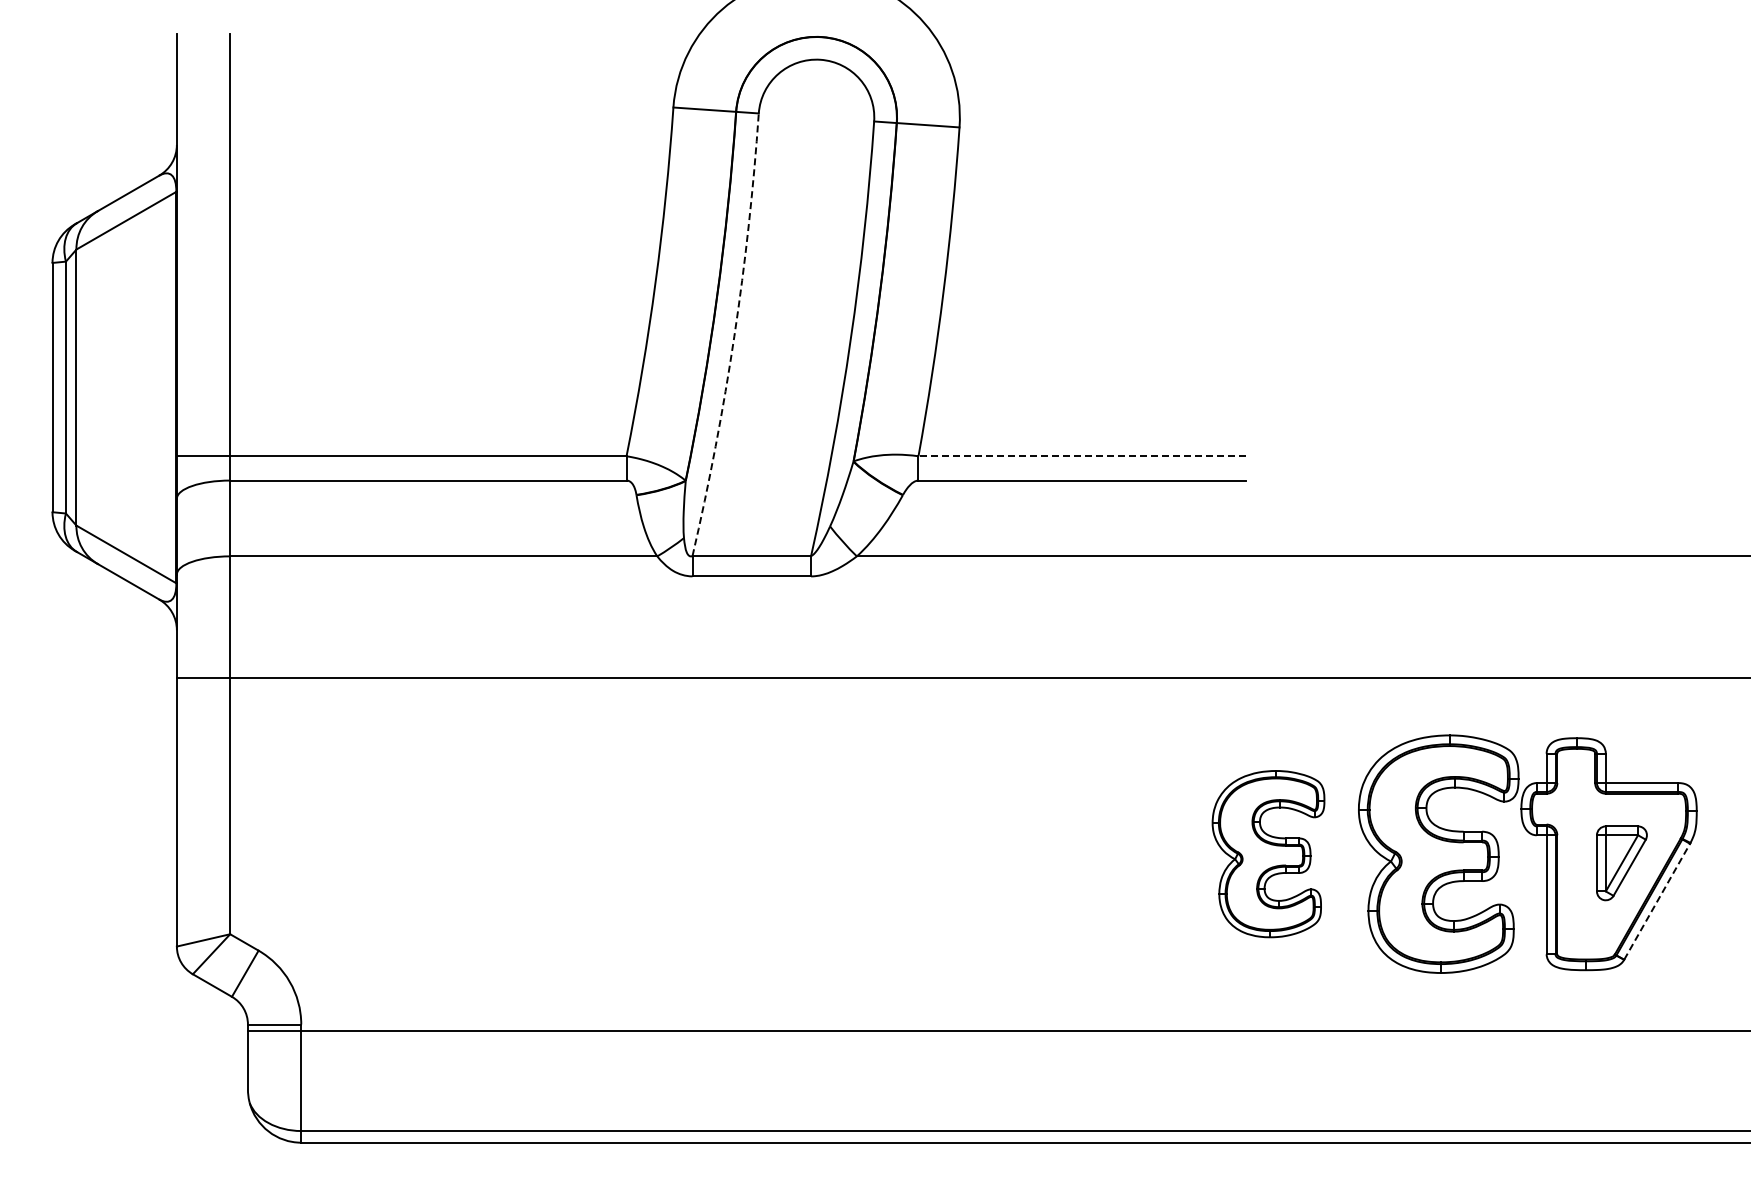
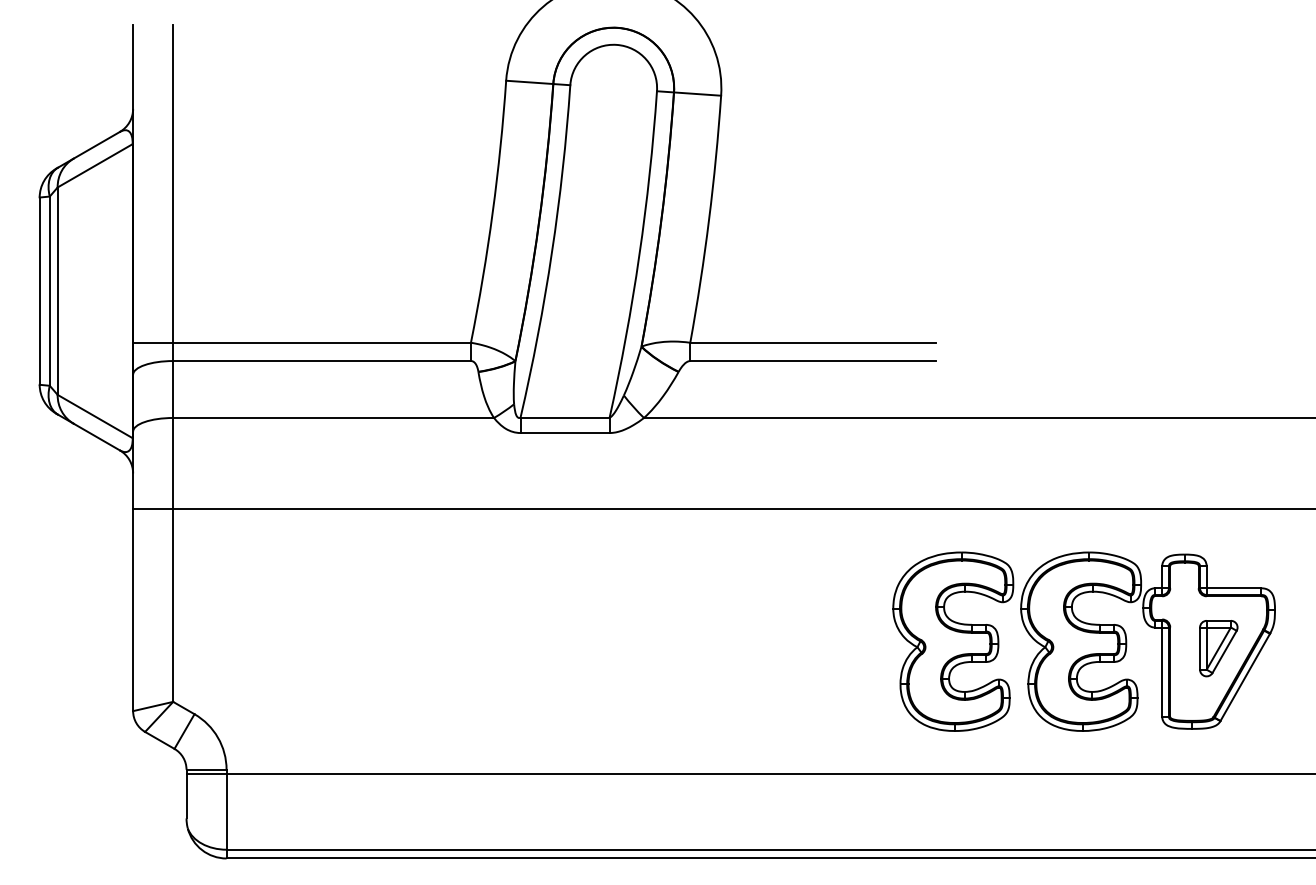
arc: (734, 336) -> (552, 252), dashed -> solid
line: (1082, 456) -> (813, 342), dashed -> solid
part: (1268, 853) -> (953, 641), size x1.43
line: (1657, 901) -> (1245, 677), dashed -> solid

